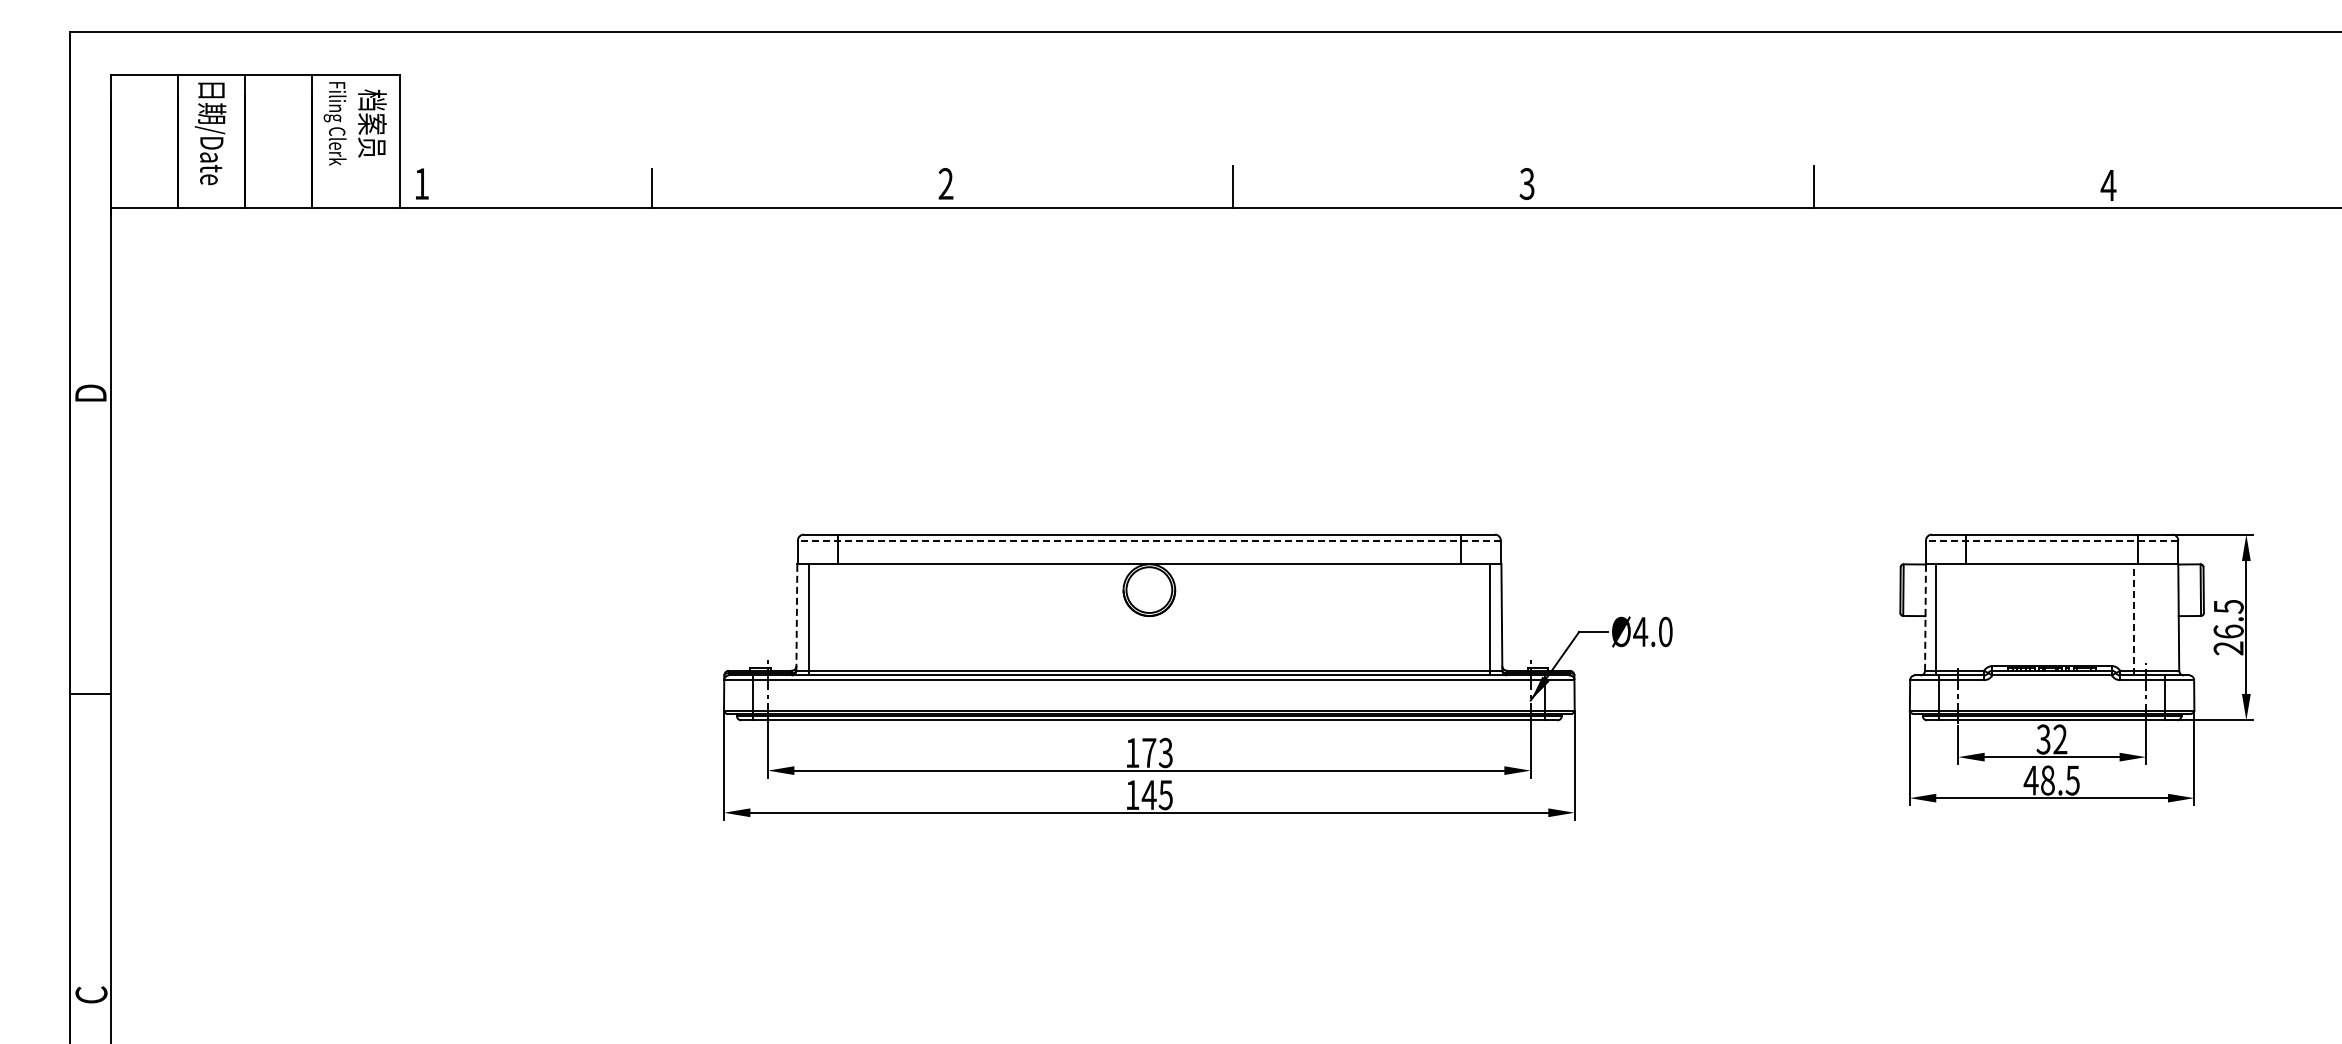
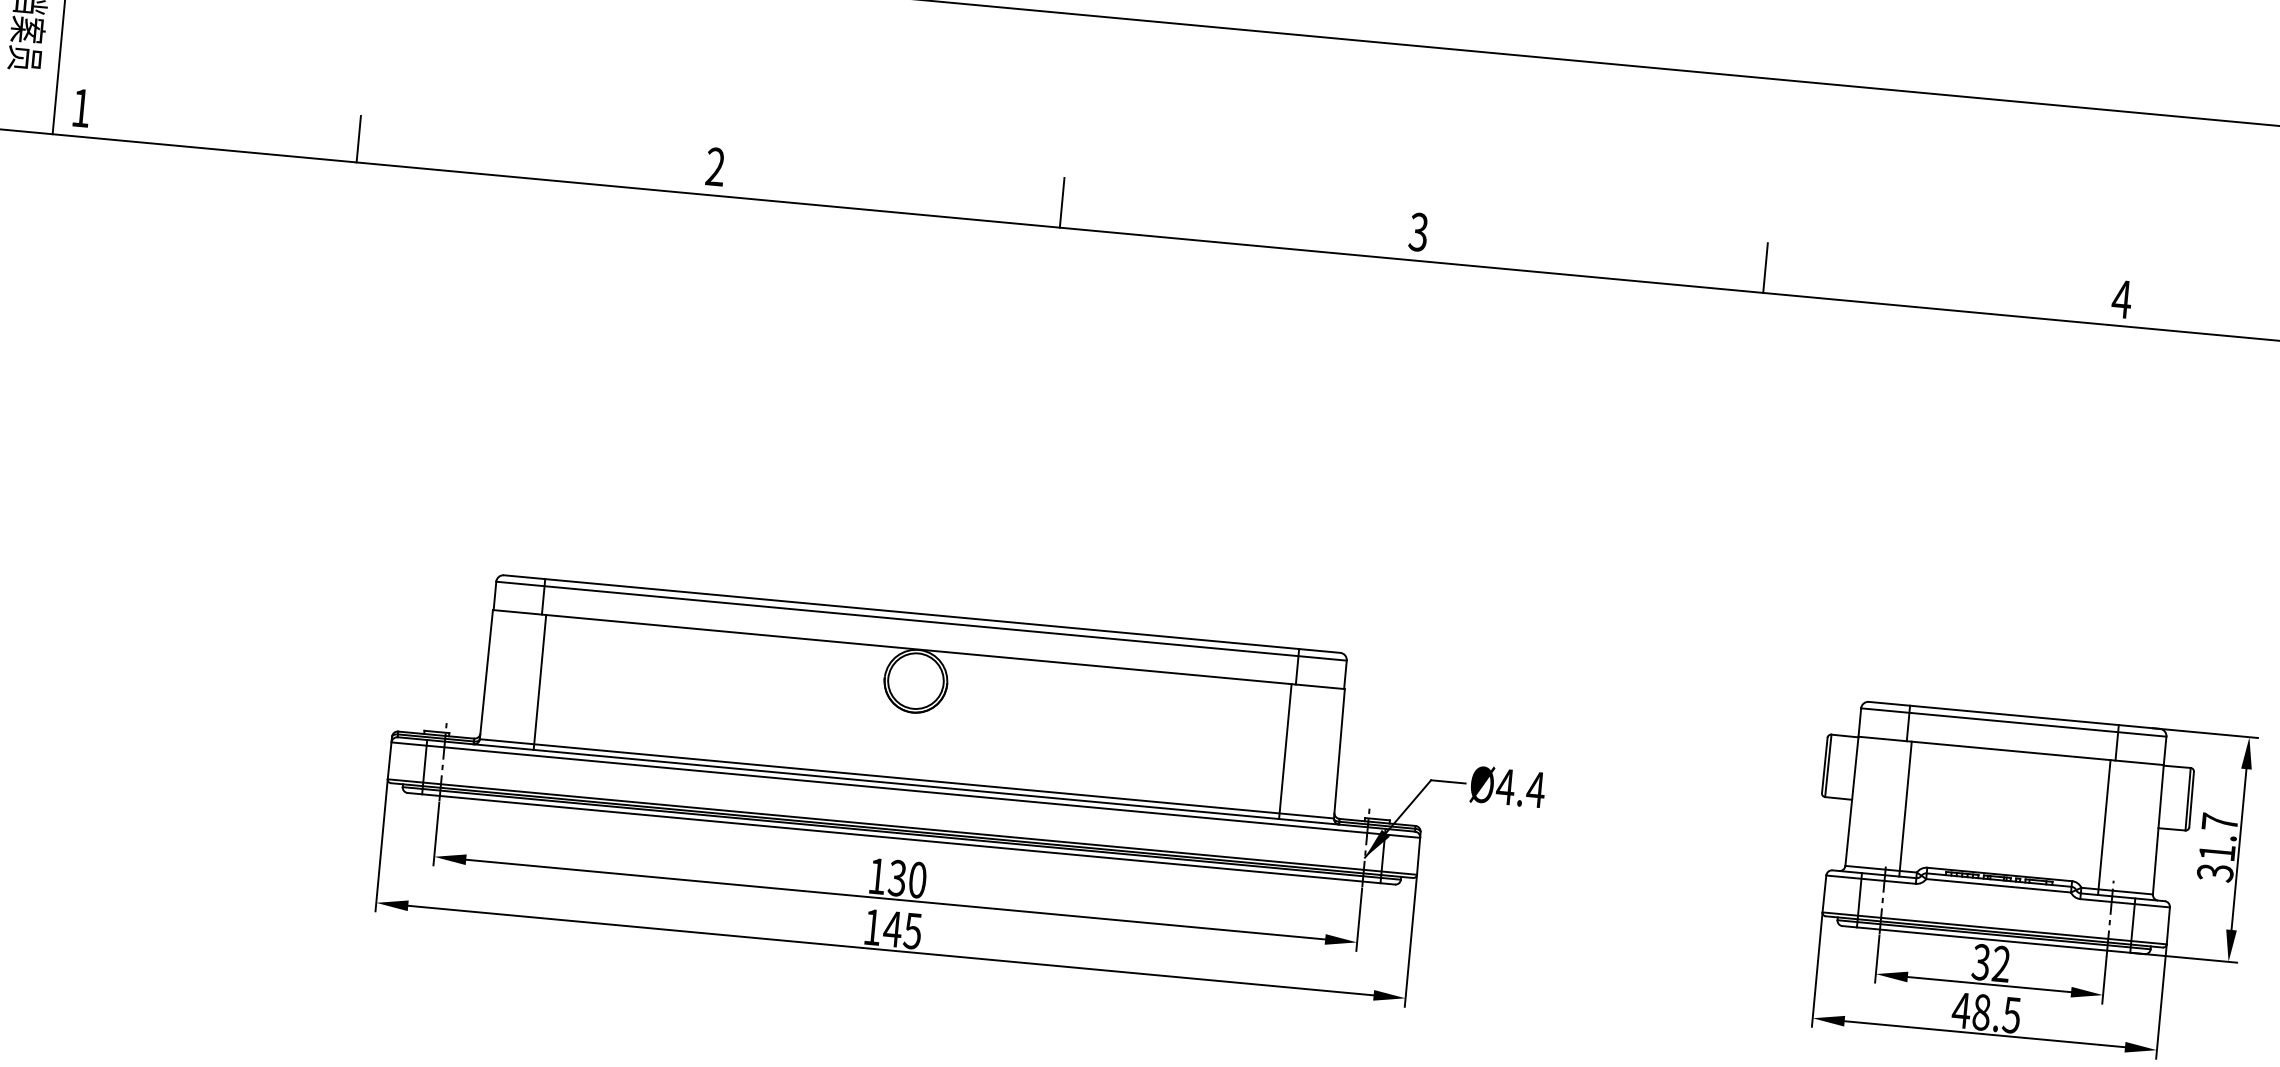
line: (1148, 540) -> (920, 621), dashed -> solid
line: (2051, 540) -> (2013, 722), dashed -> solid
line: (796, 616) -> (486, 673), dashed -> solid
line: (1925, 616) -> (1852, 800), dashed -> solid
line: (809, 619) -> (540, 682), moved
line: (1490, 619) -> (1285, 751), moved
line: (1936, 619) -> (1906, 808), moved
line: (2134, 619) -> (2104, 827), dashed -> solid
text: (2228, 627) -> (2217, 847), 26.5 -> 31.7
text: (1665, 631) -> (1535, 789), Ø4.0 -> Ø4.4
text: (1157, 752) -> (907, 878), 173 -> 130

